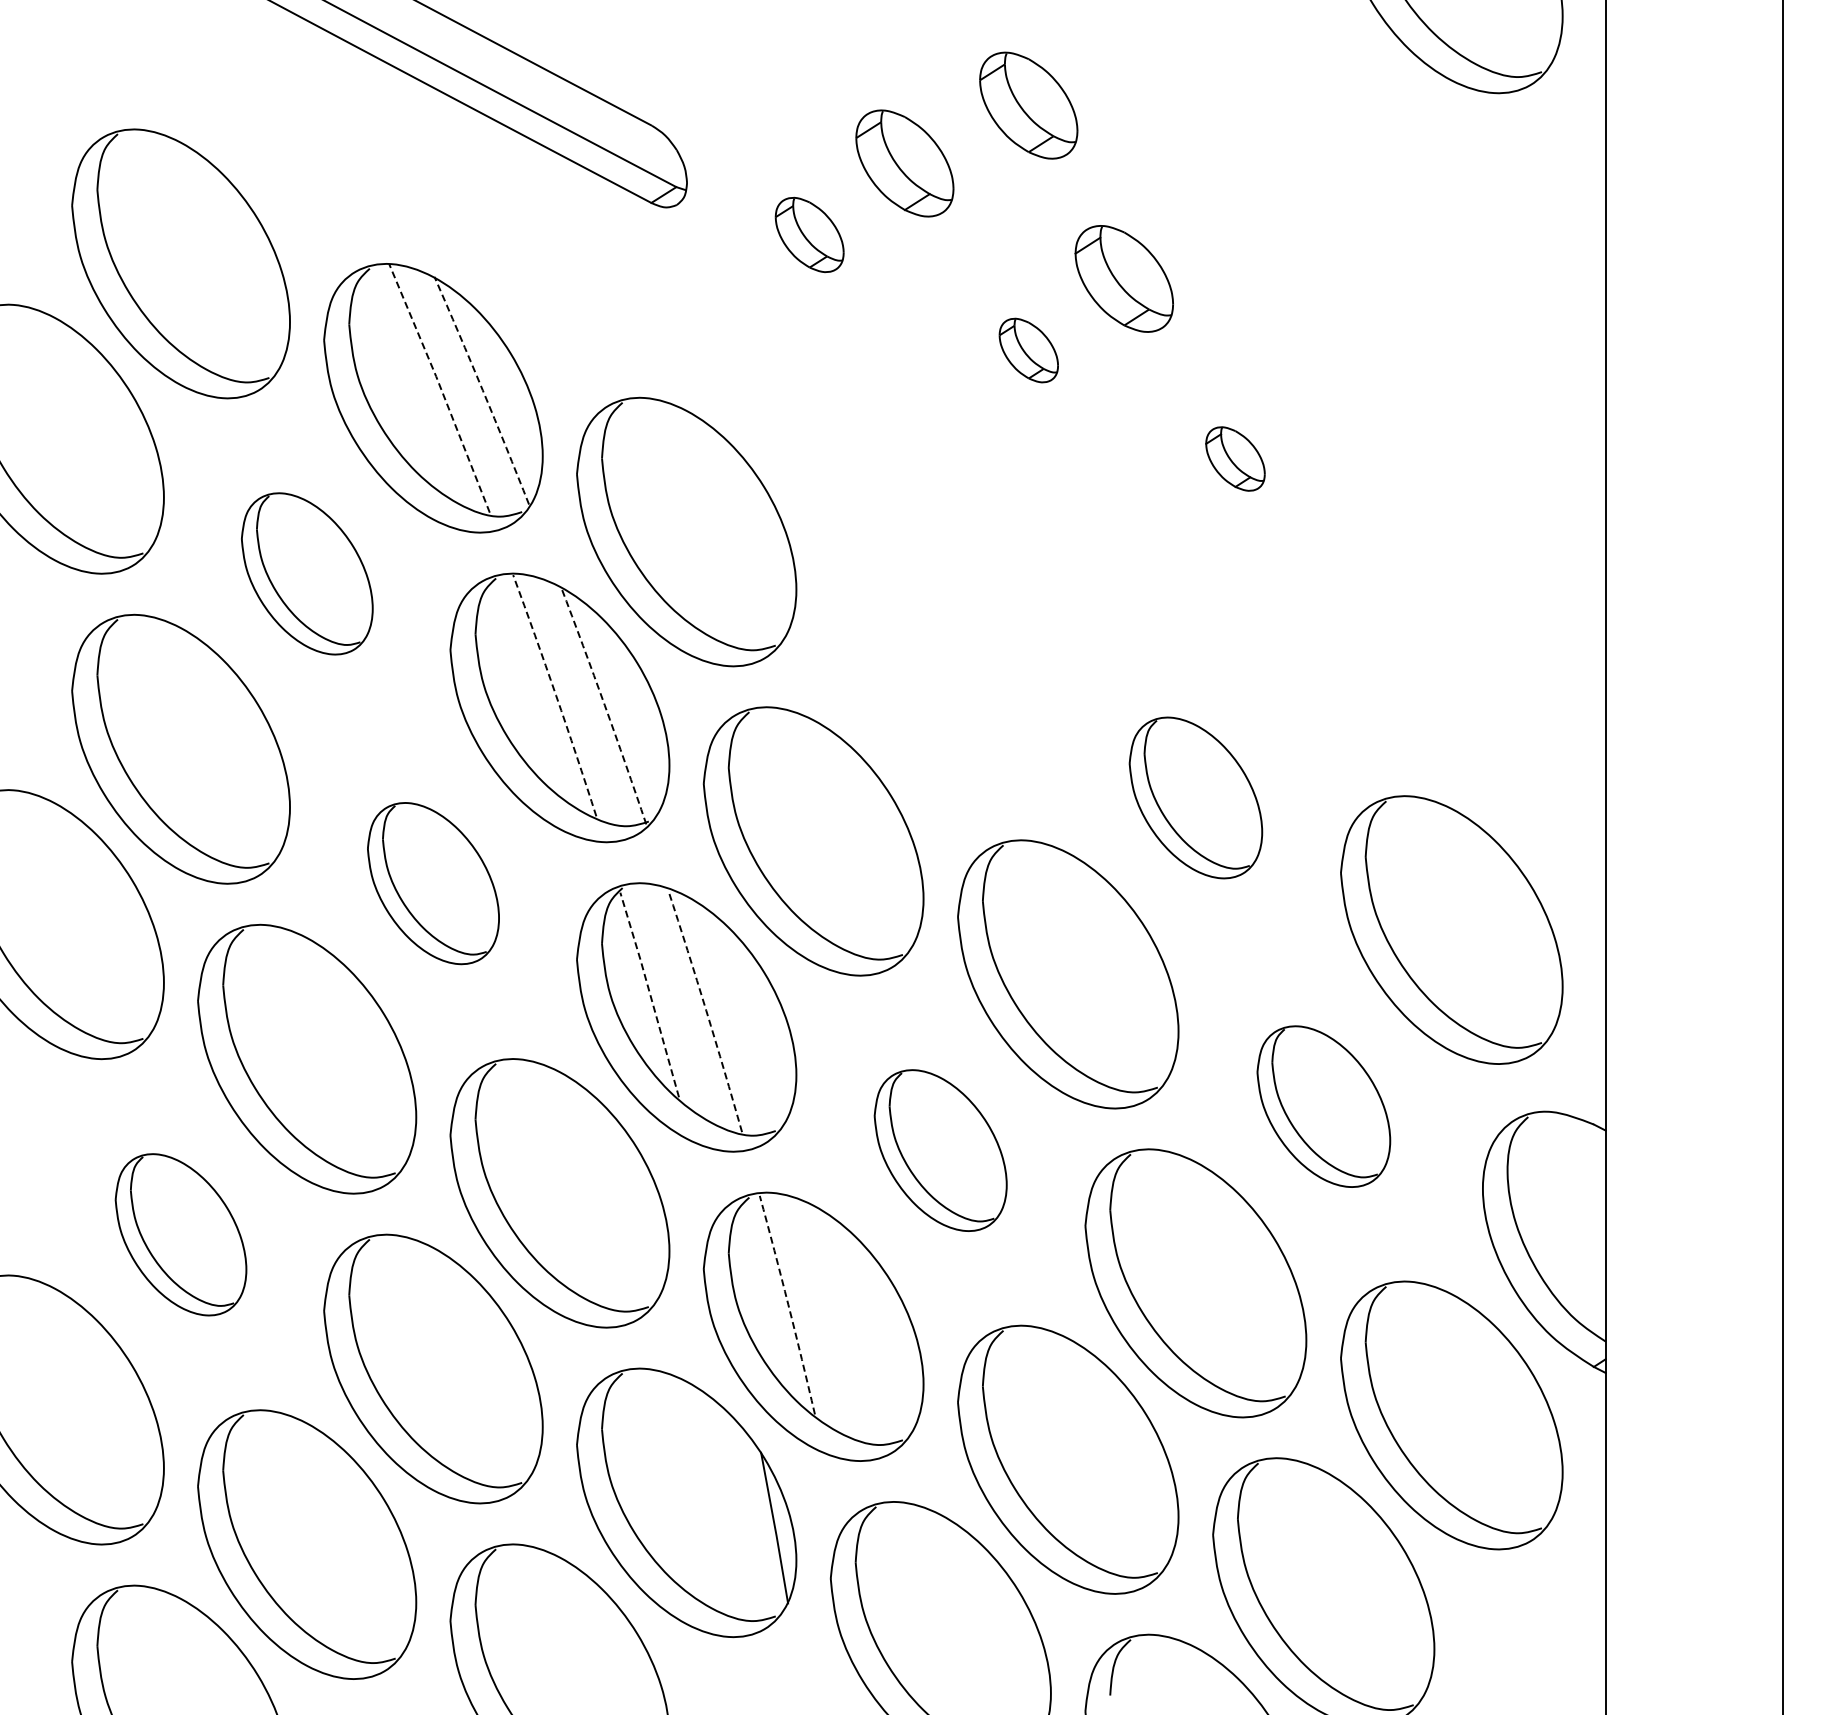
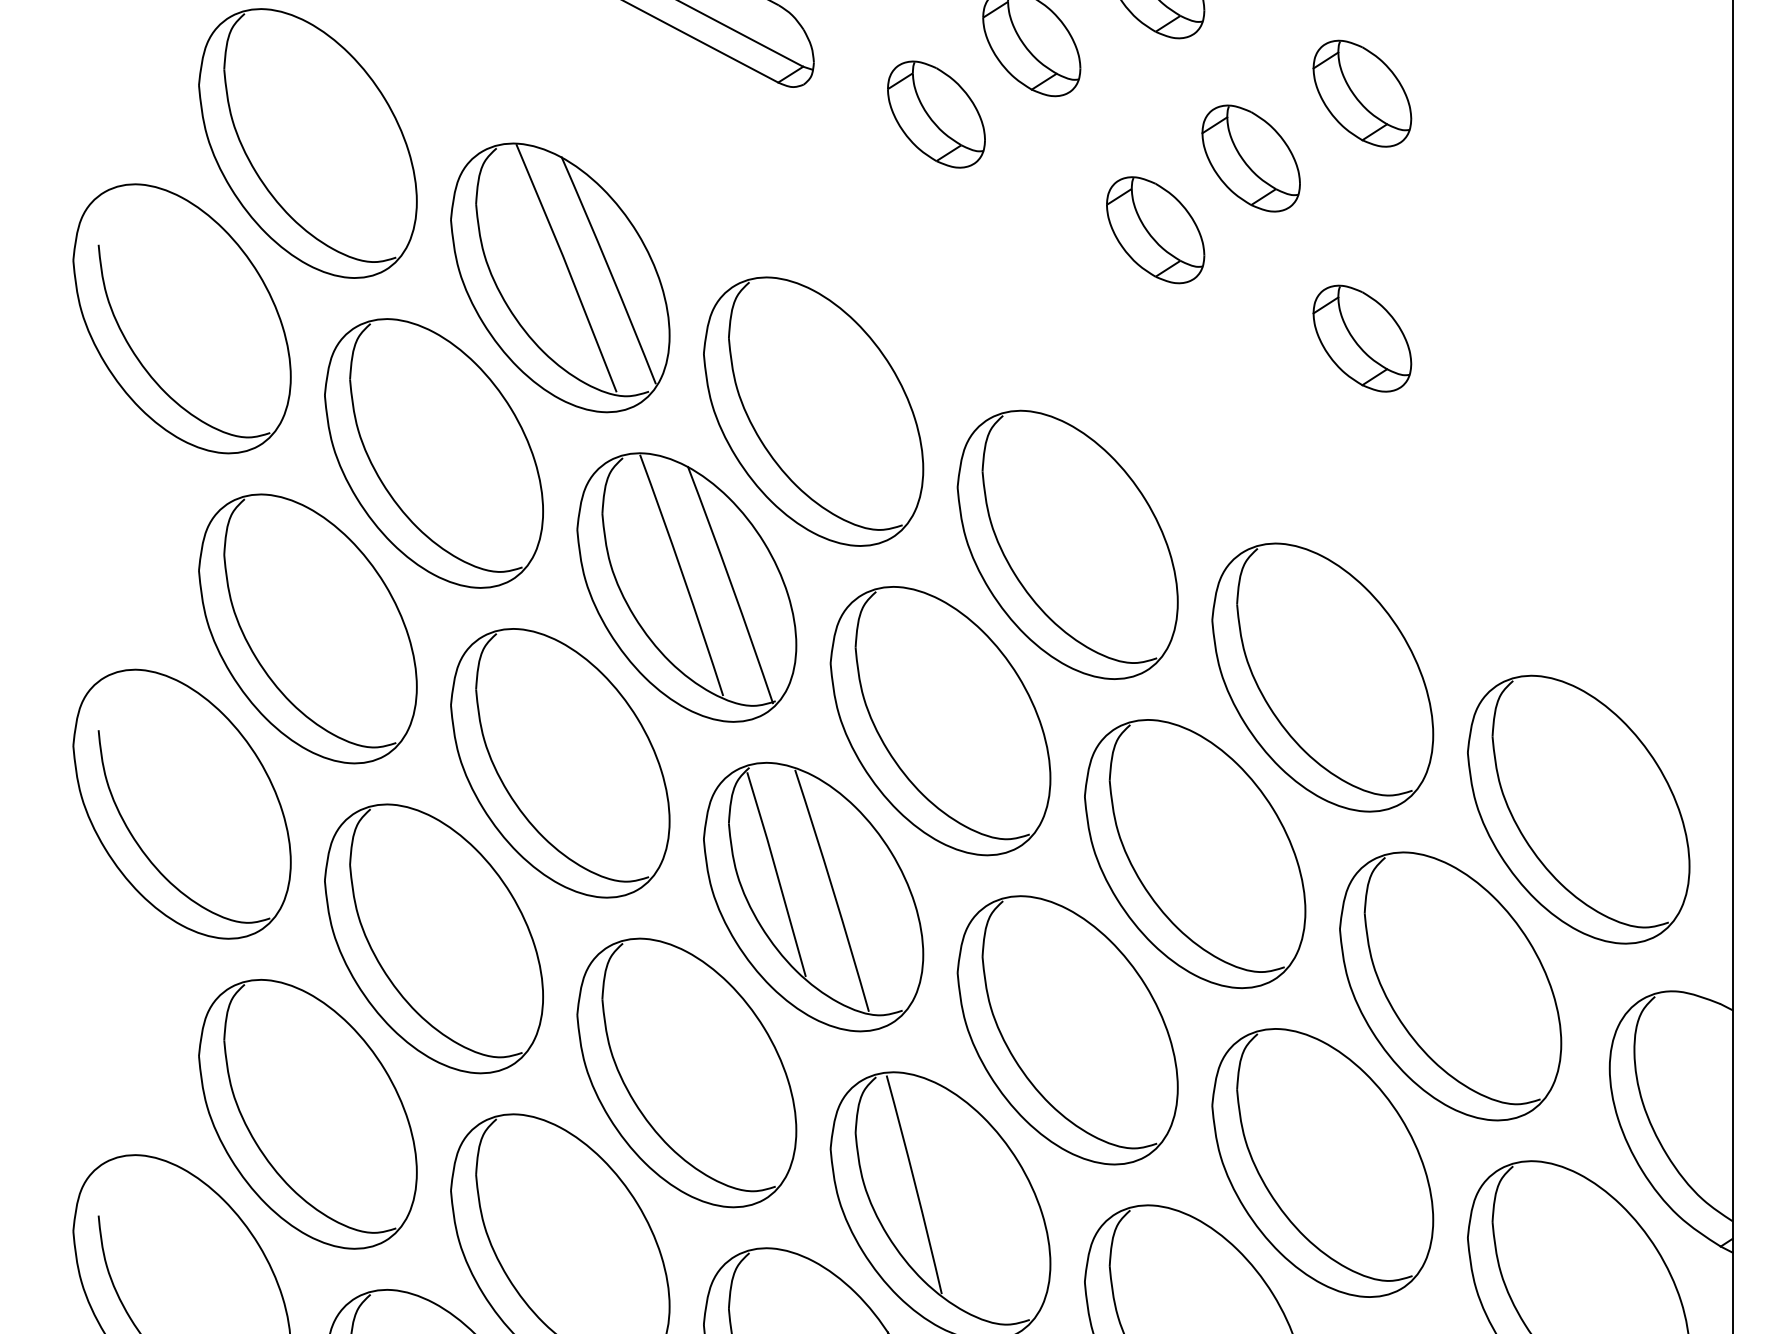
part: (1235, 213) -> (1362, 93), added
part: (809, 234) -> (936, 114), size x1.43
part: (1028, 350) -> (1155, 230), size x1.67
line: (440, 387) -> (567, 267), dashed -> solid
arc: (482, 390) -> (609, 270), dashed -> solid
part: (1235, 458) -> (1362, 338), size x1.67
part: (307, 573) -> (434, 453), size x1.67
part: (940, 665) -> (1067, 545), added
arc: (556, 695) -> (683, 575), dashed -> solid
arc: (604, 705) -> (731, 585), dashed -> solid
part: (1195, 797) -> (1322, 677), size x1.67
part: (433, 883) -> (560, 763), size x1.67
line: (649, 993) -> (776, 873), dashed -> solid
arc: (706, 1010) -> (833, 890), dashed -> solid
part: (1323, 1106) -> (1450, 986), size x1.67
part: (940, 1150) -> (1067, 1030), size x1.67
part: (180, 1234) -> (307, 1114), size x1.67
arc: (788, 1304) -> (915, 1184), dashed -> solid

